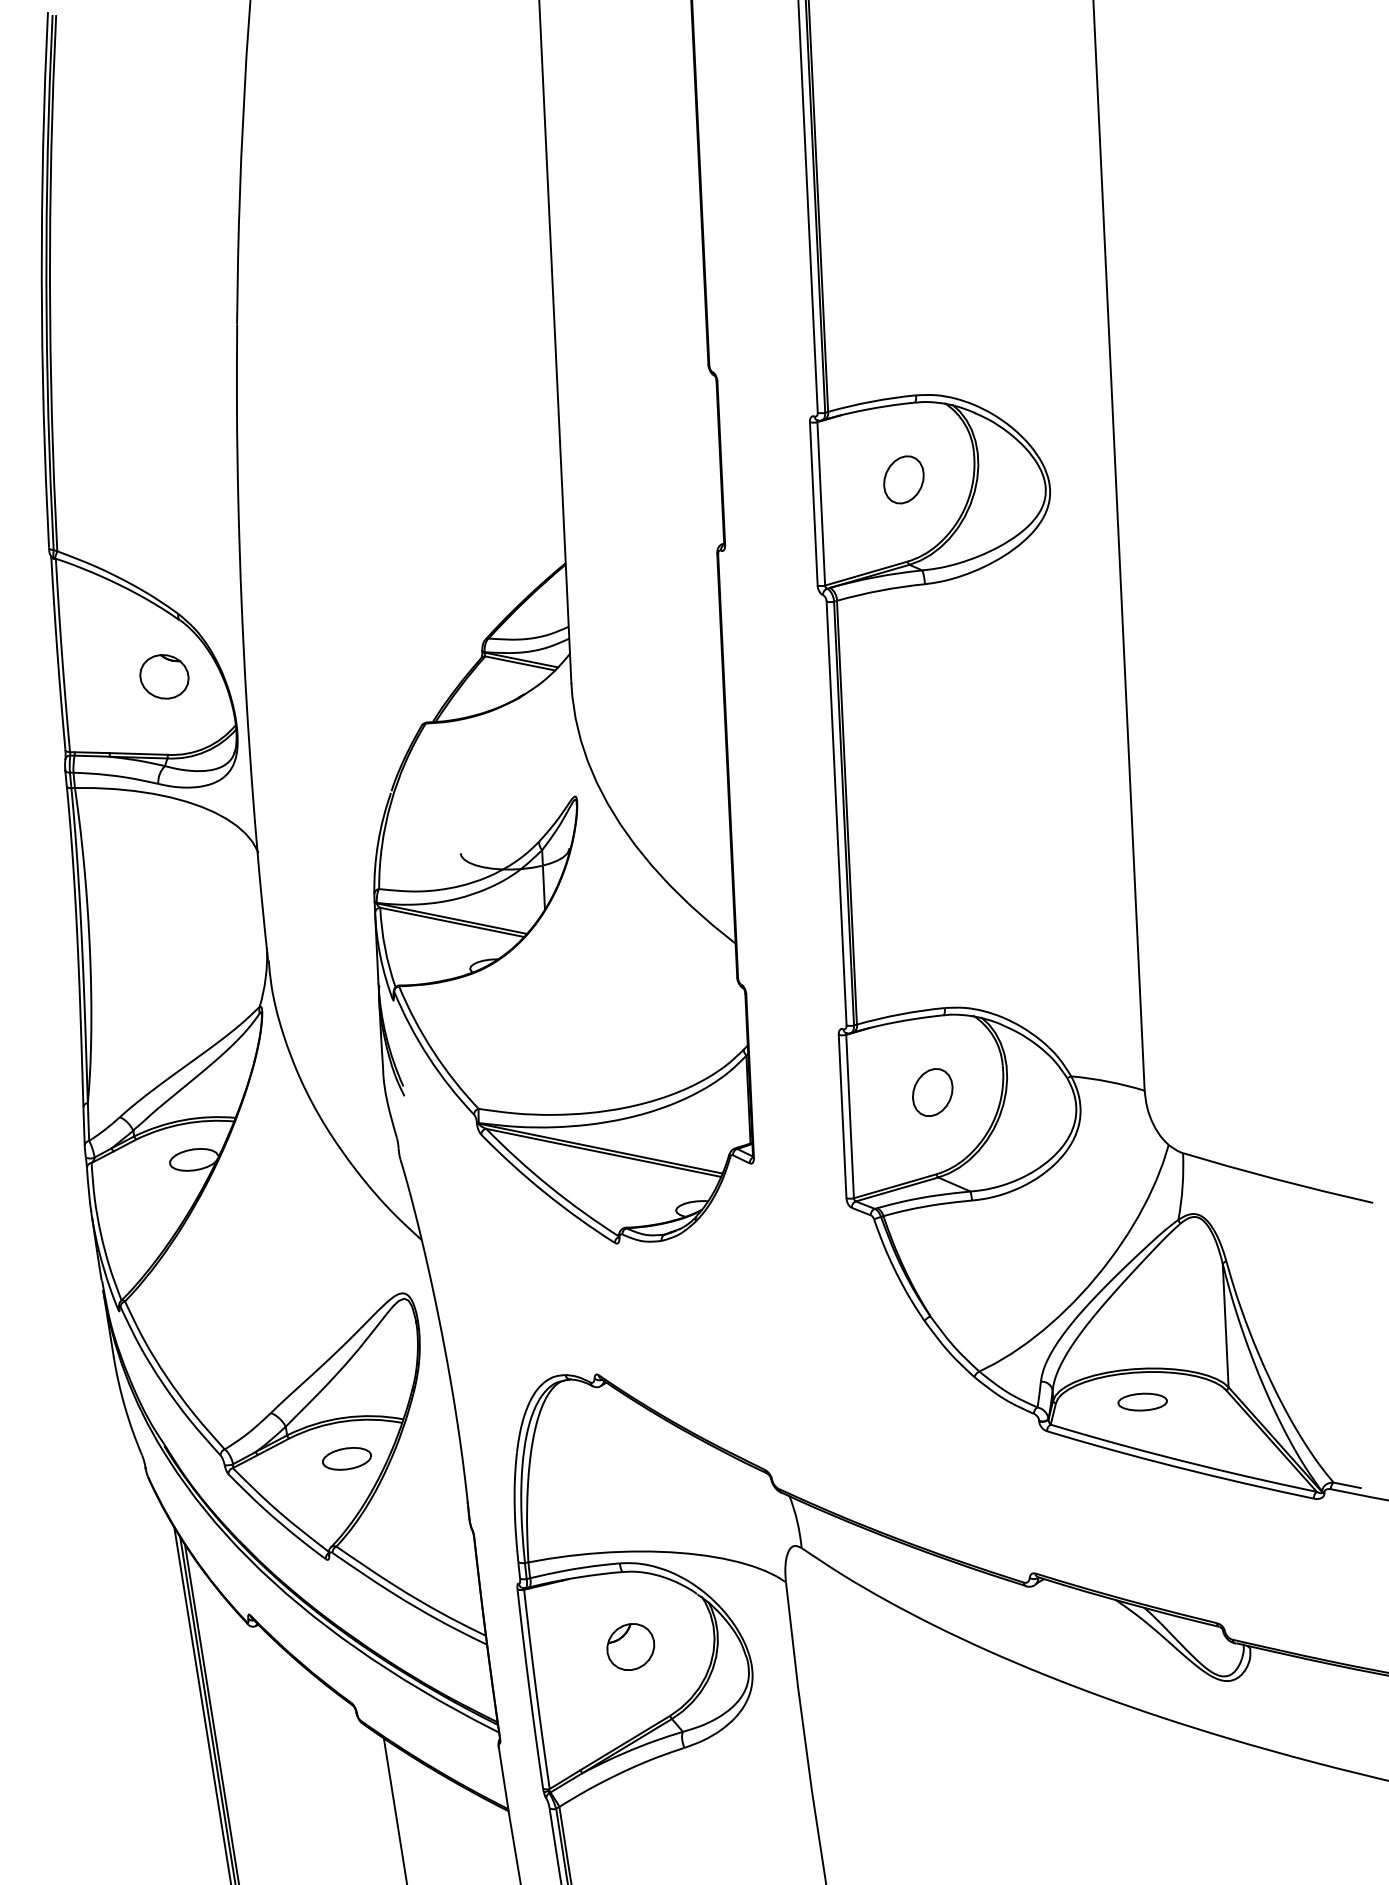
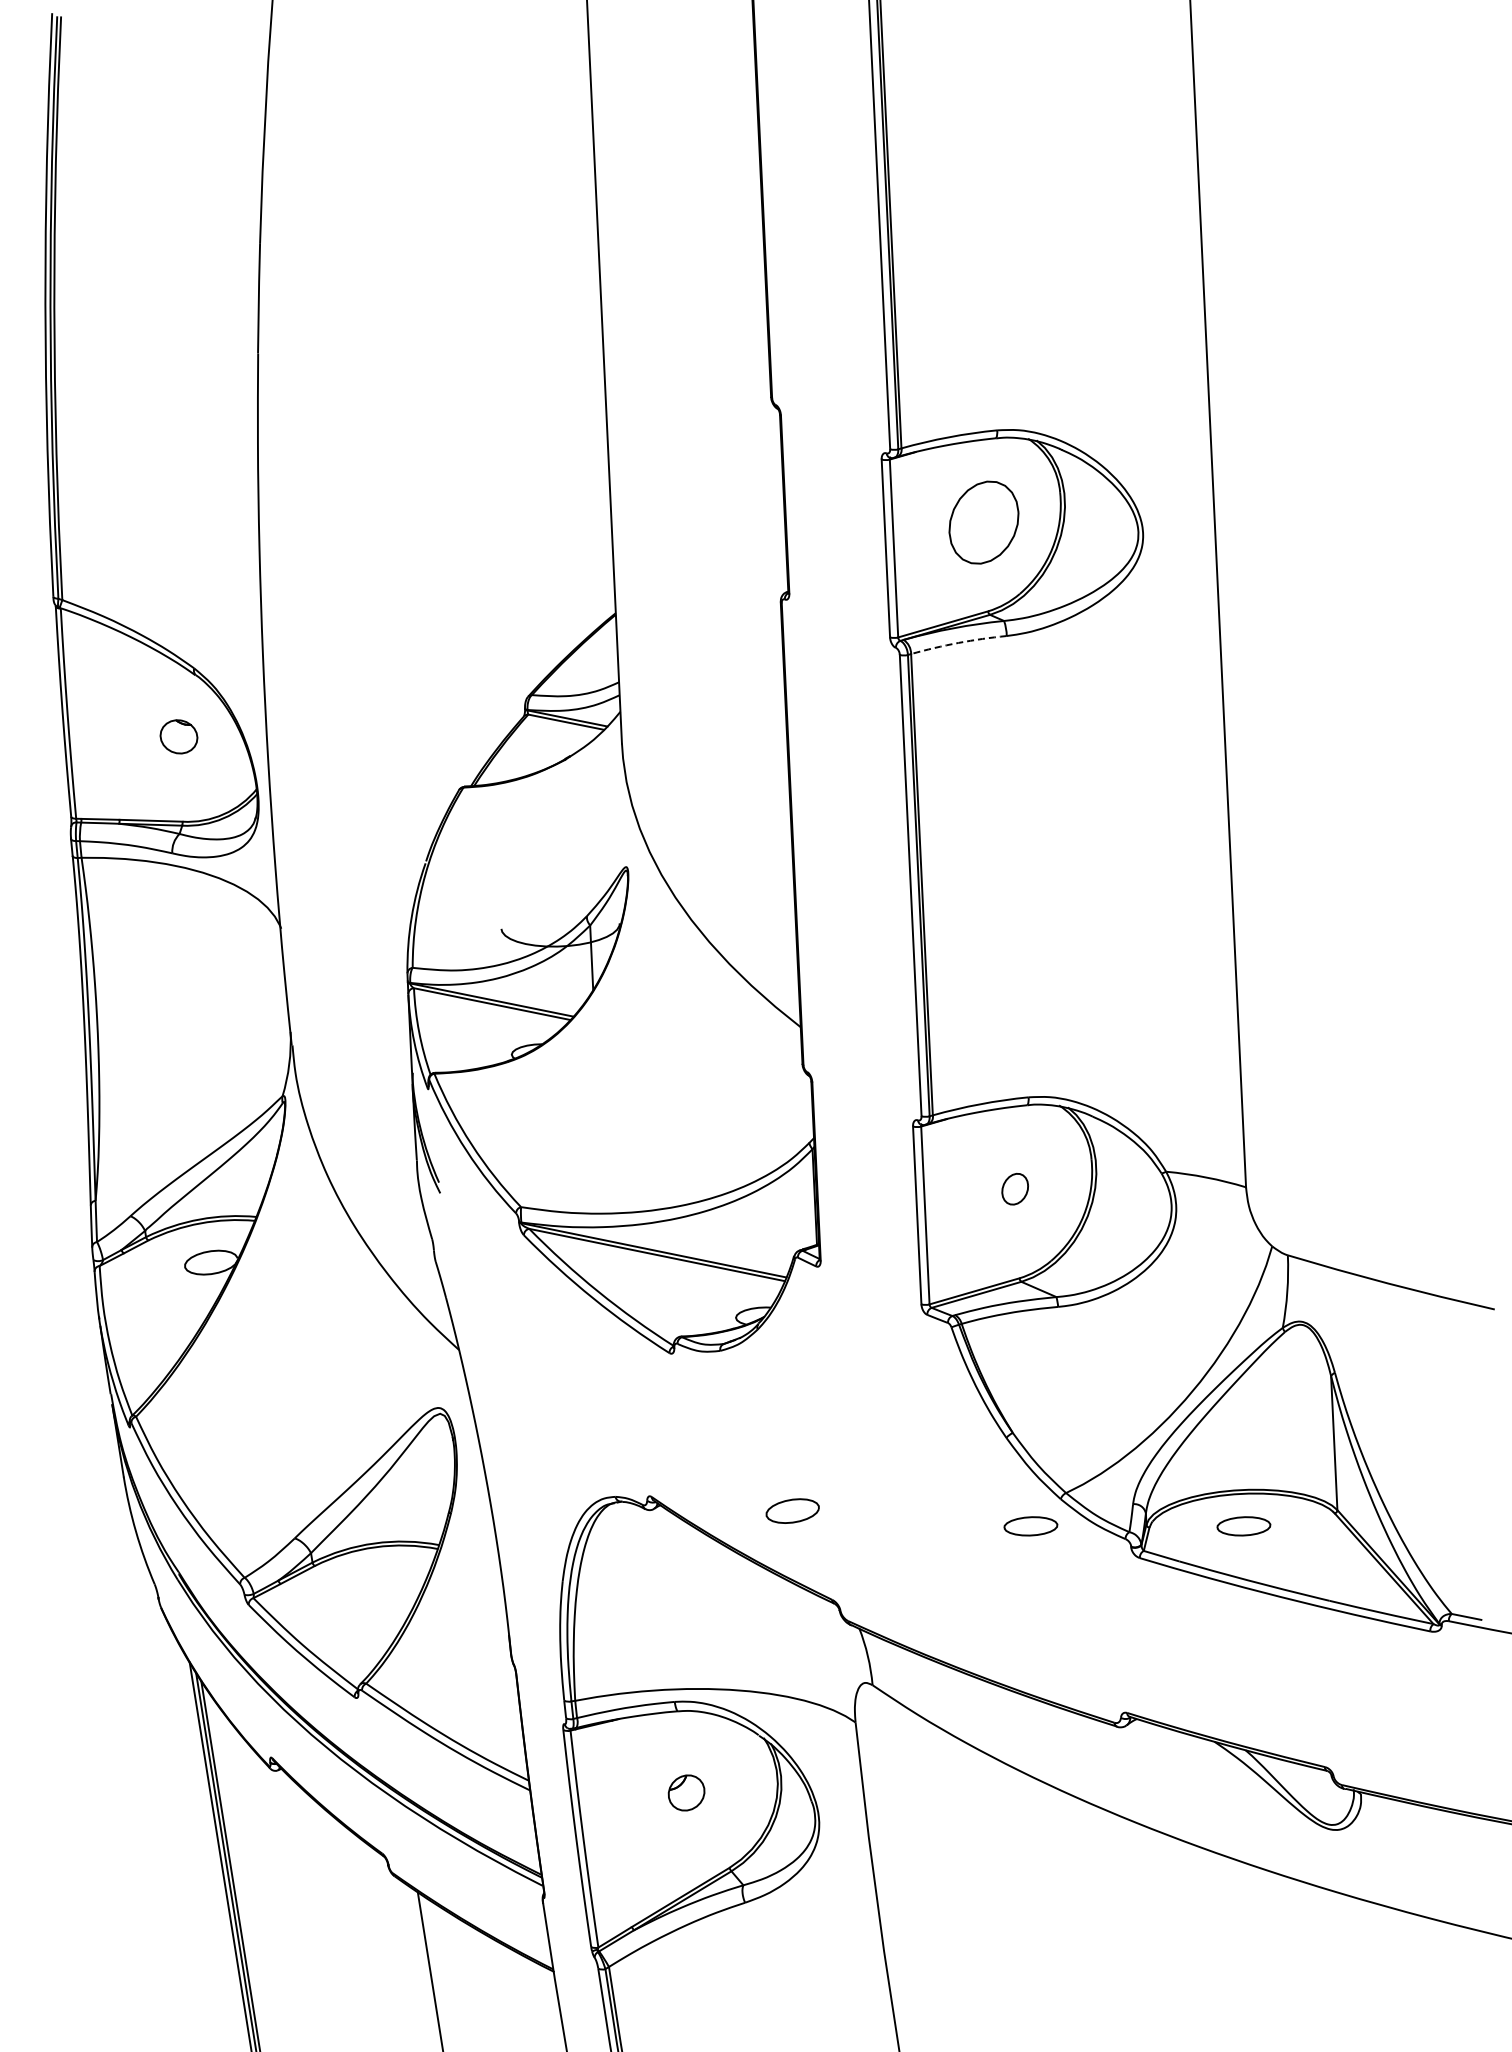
part: (903, 479) -> (983, 521), size x1.6
arc: (880, 590) -> (958, 642), solid -> dashed
part: (164, 676) -> (178, 736), size x0.7
part: (931, 1091) -> (1014, 1188), size x0.6
part: (946, 1402) -> (1030, 1526), added
part: (346, 1458) -> (792, 1510), moved
part: (630, 1646) -> (686, 1792), size x0.7

